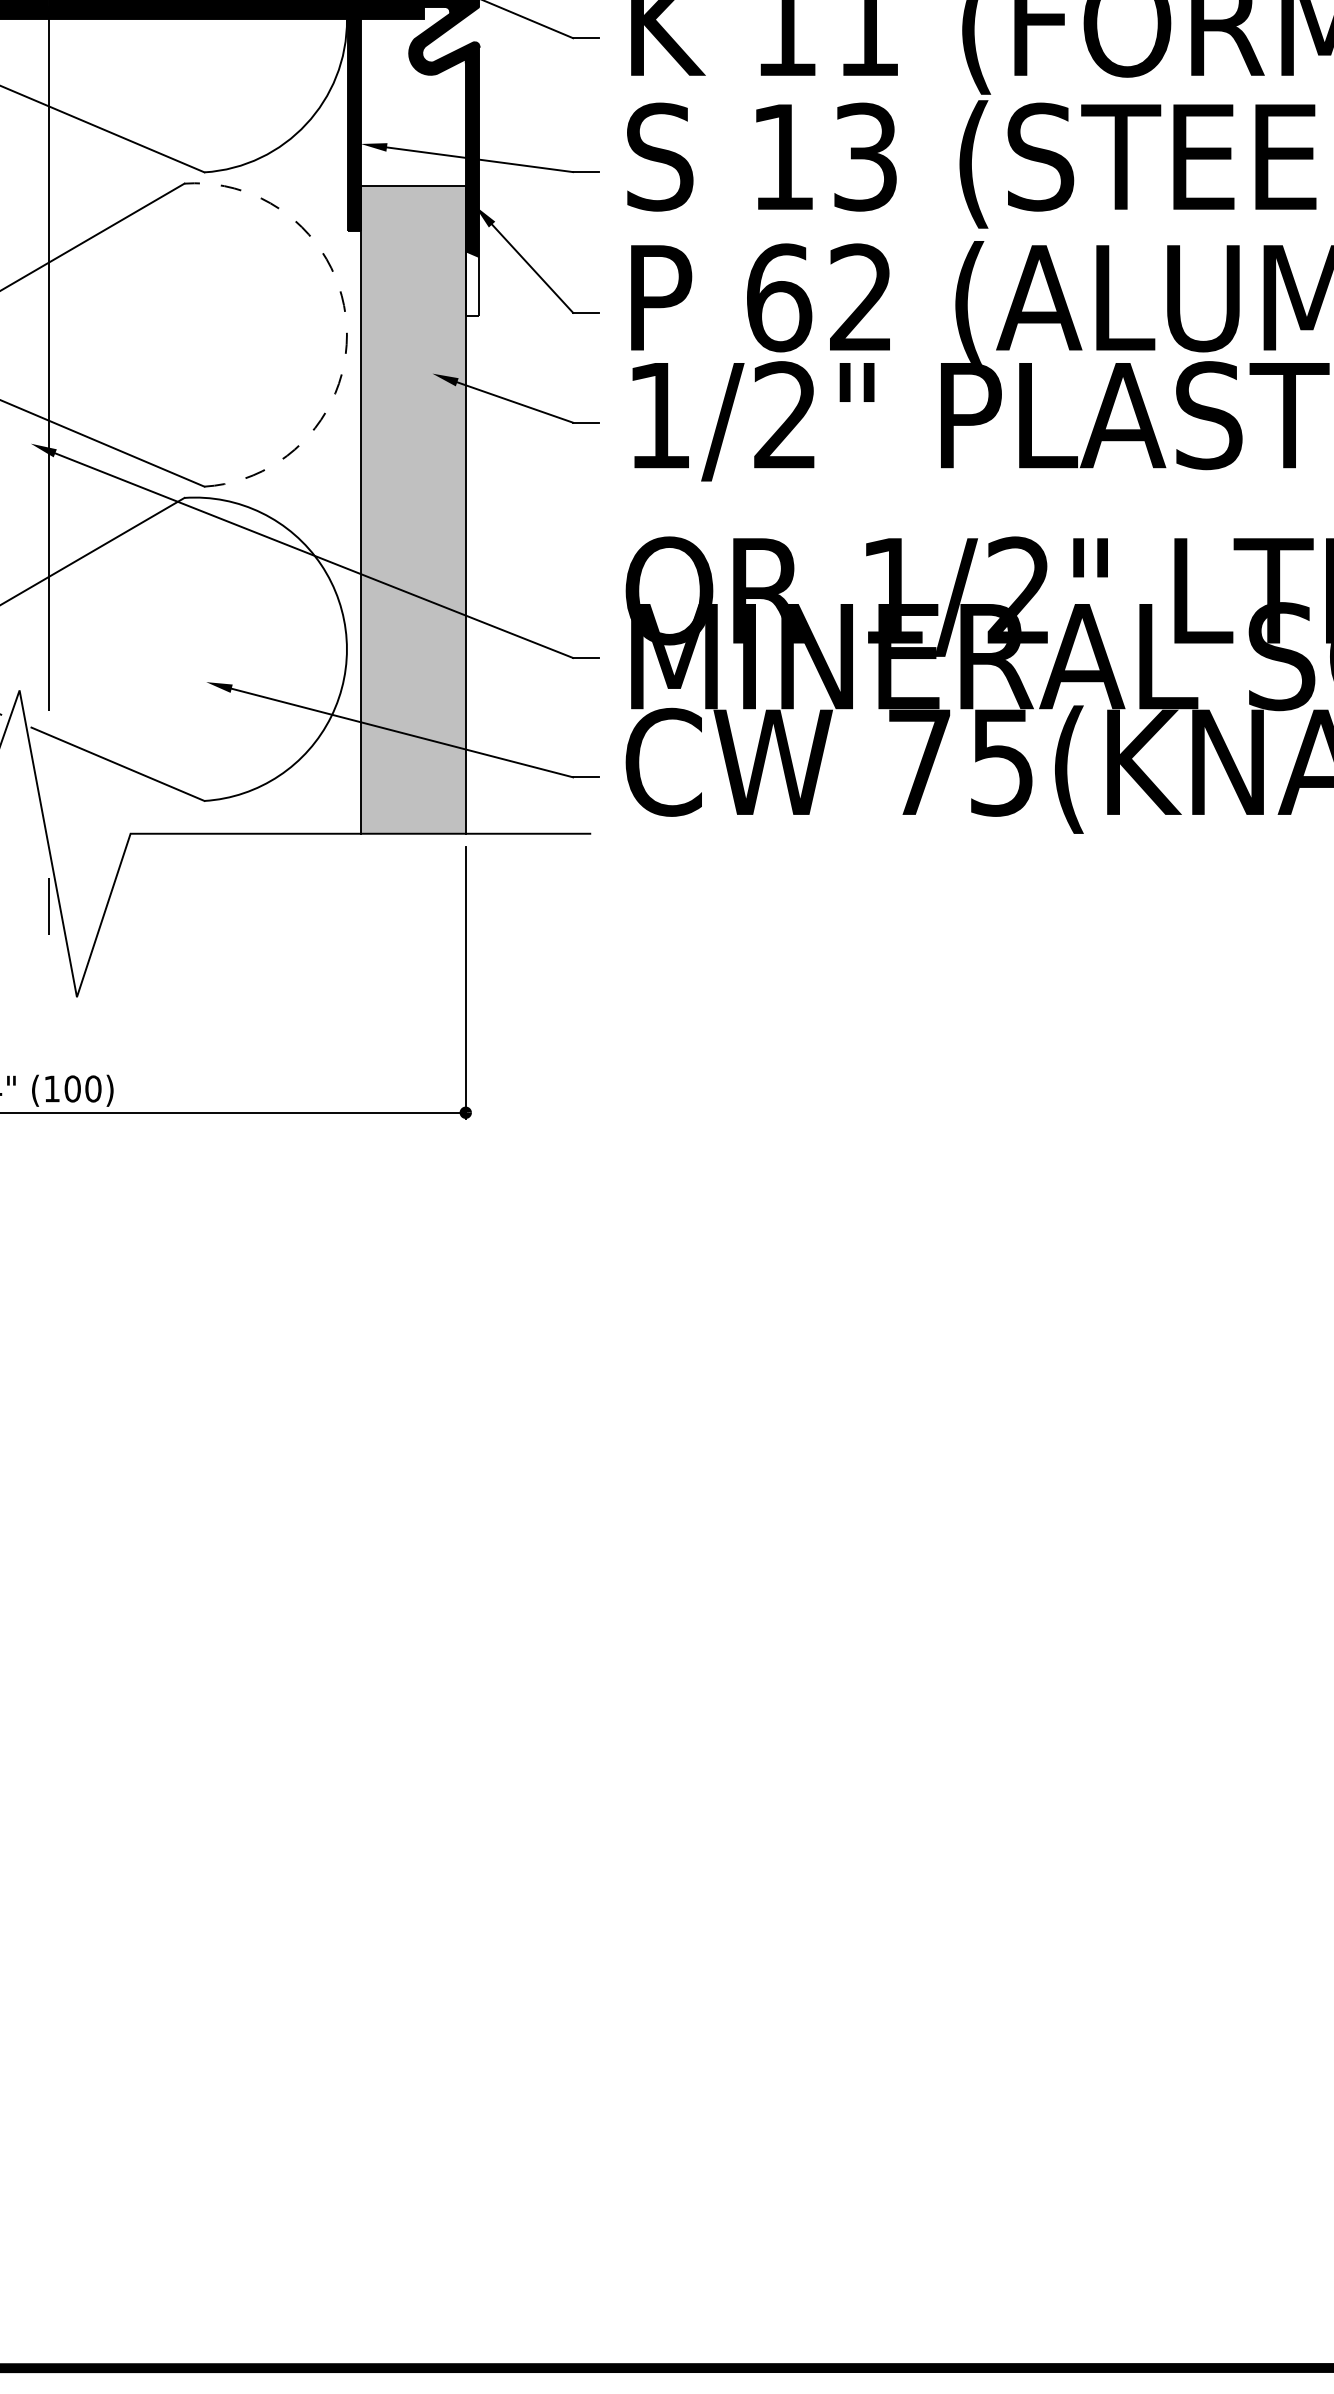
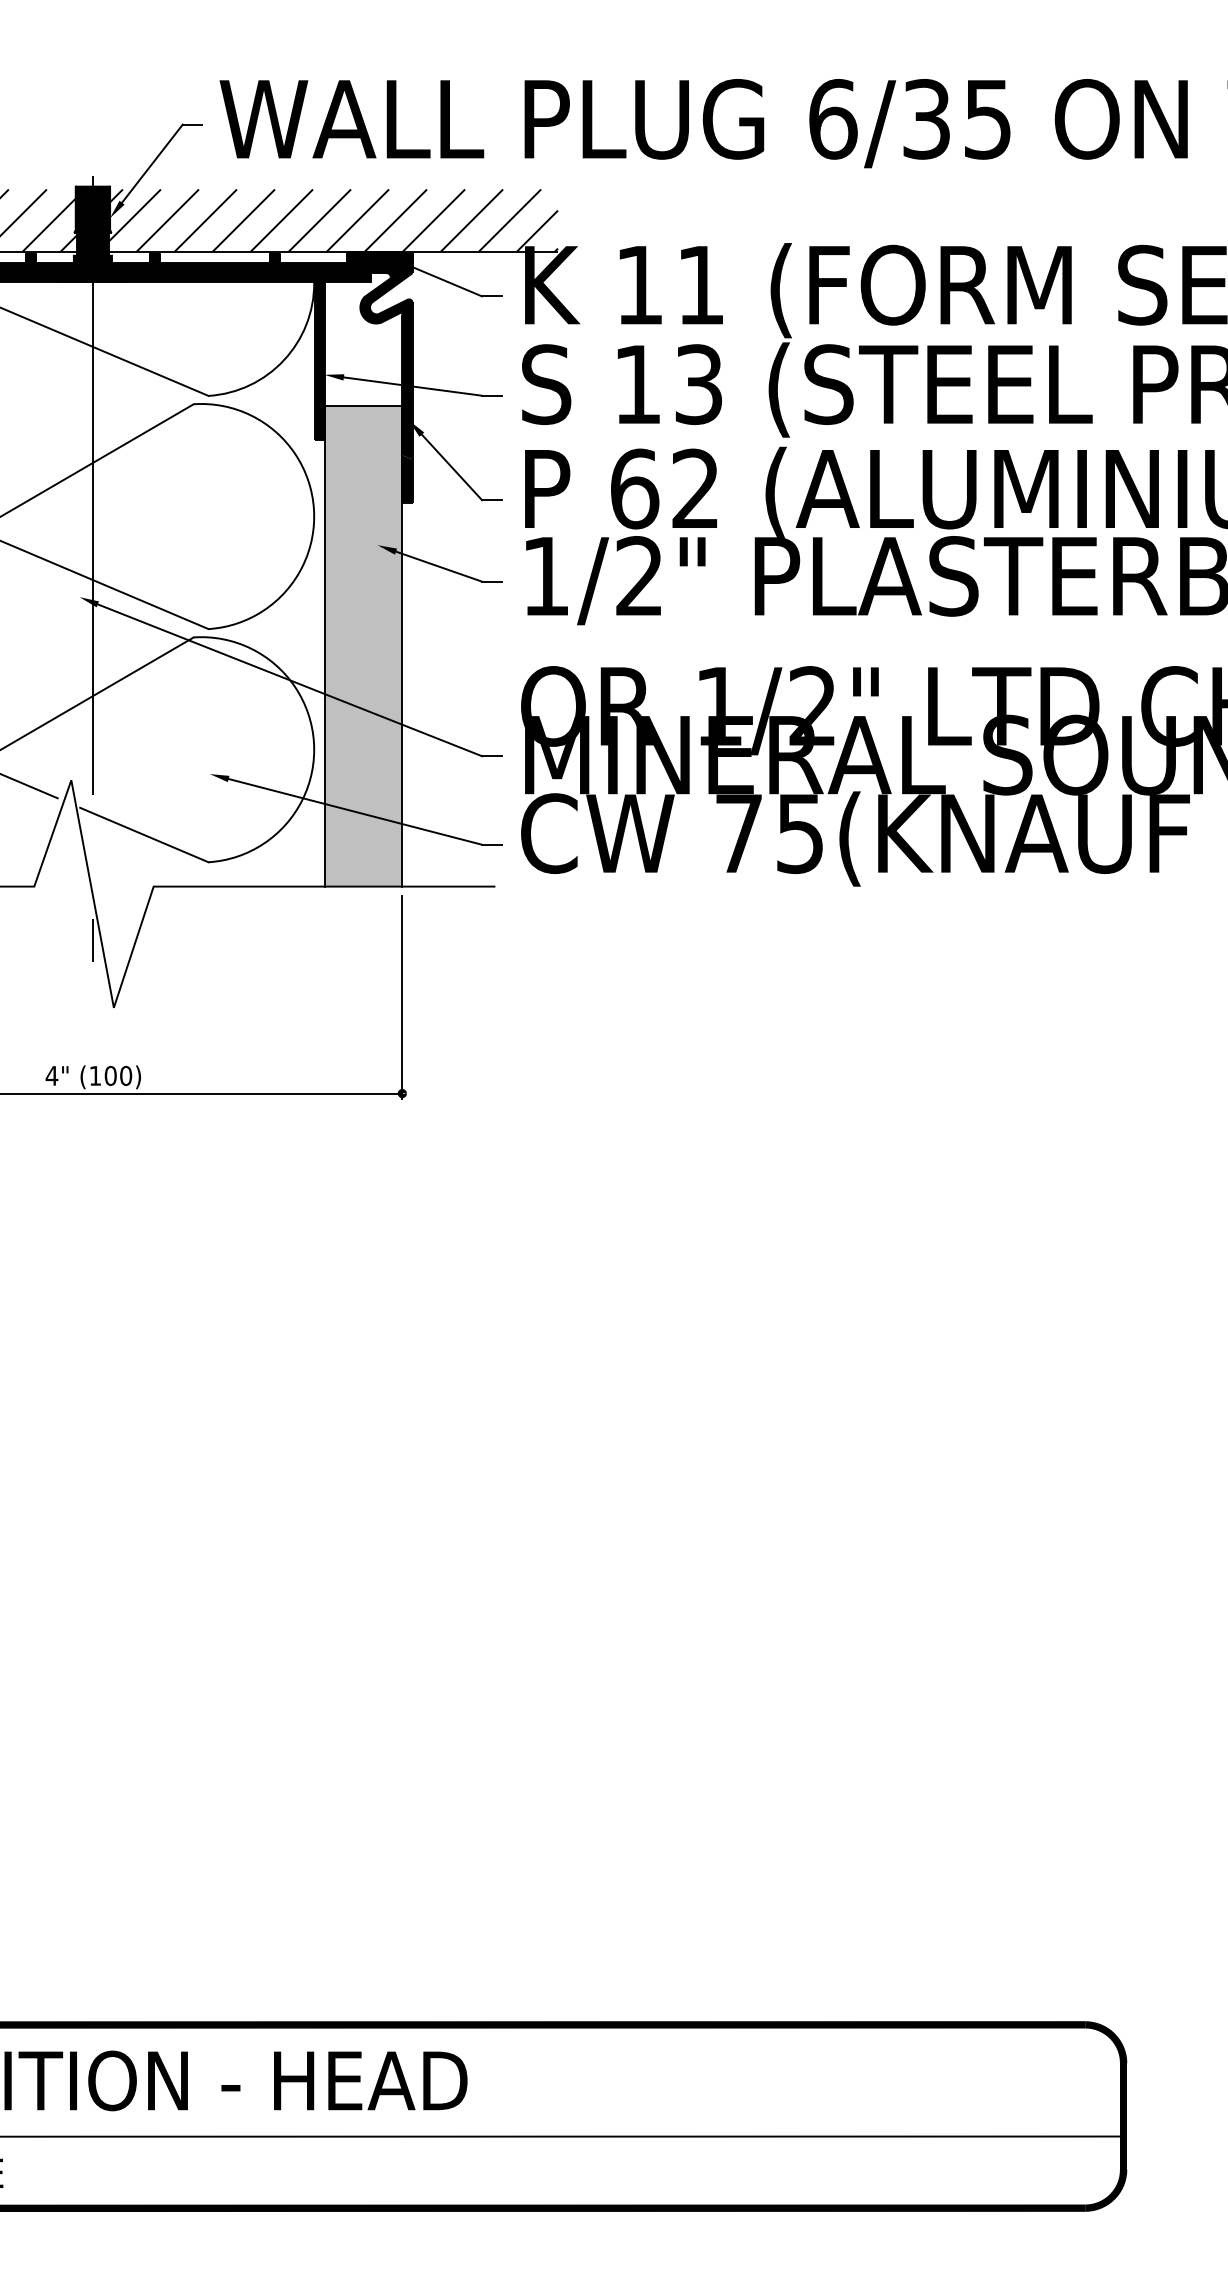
fill: (472, 283) -> (407, 478), added
arc: (346, 325) -> (313, 509), dashed -> solid

